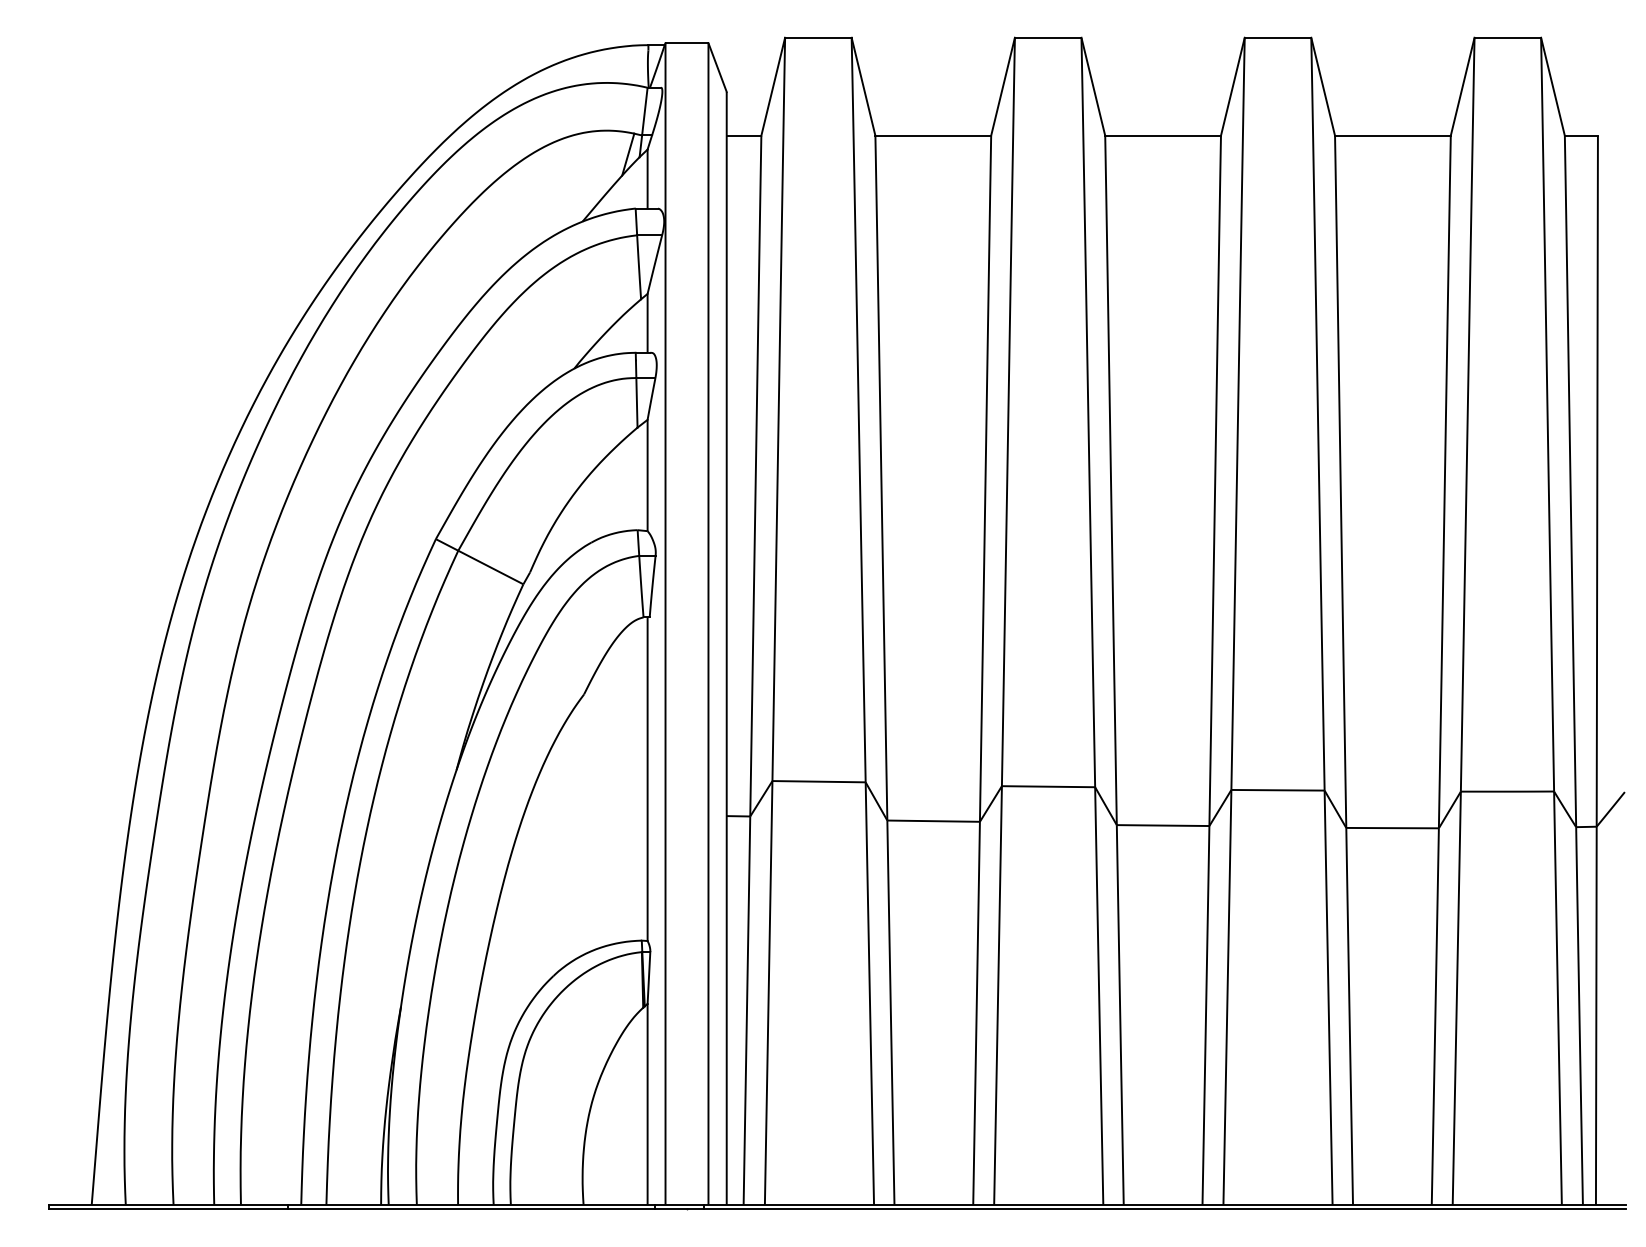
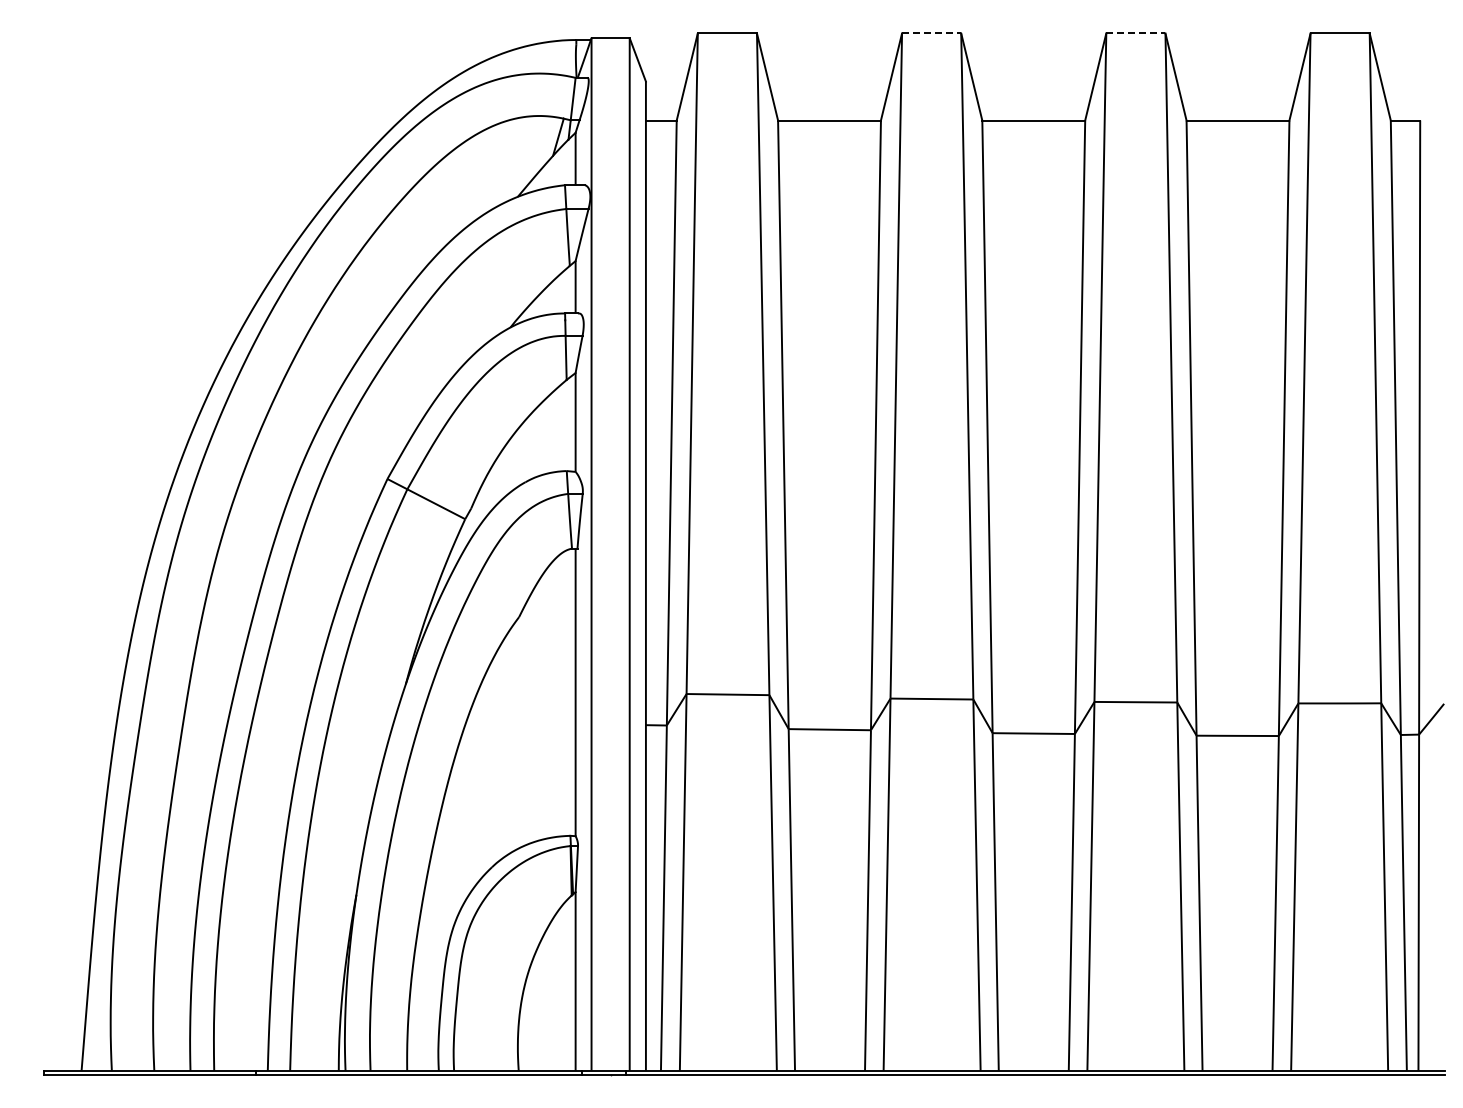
line: (1048, 37) -> (931, 33), solid -> dashed
line: (1277, 37) -> (1135, 33), solid -> dashed

